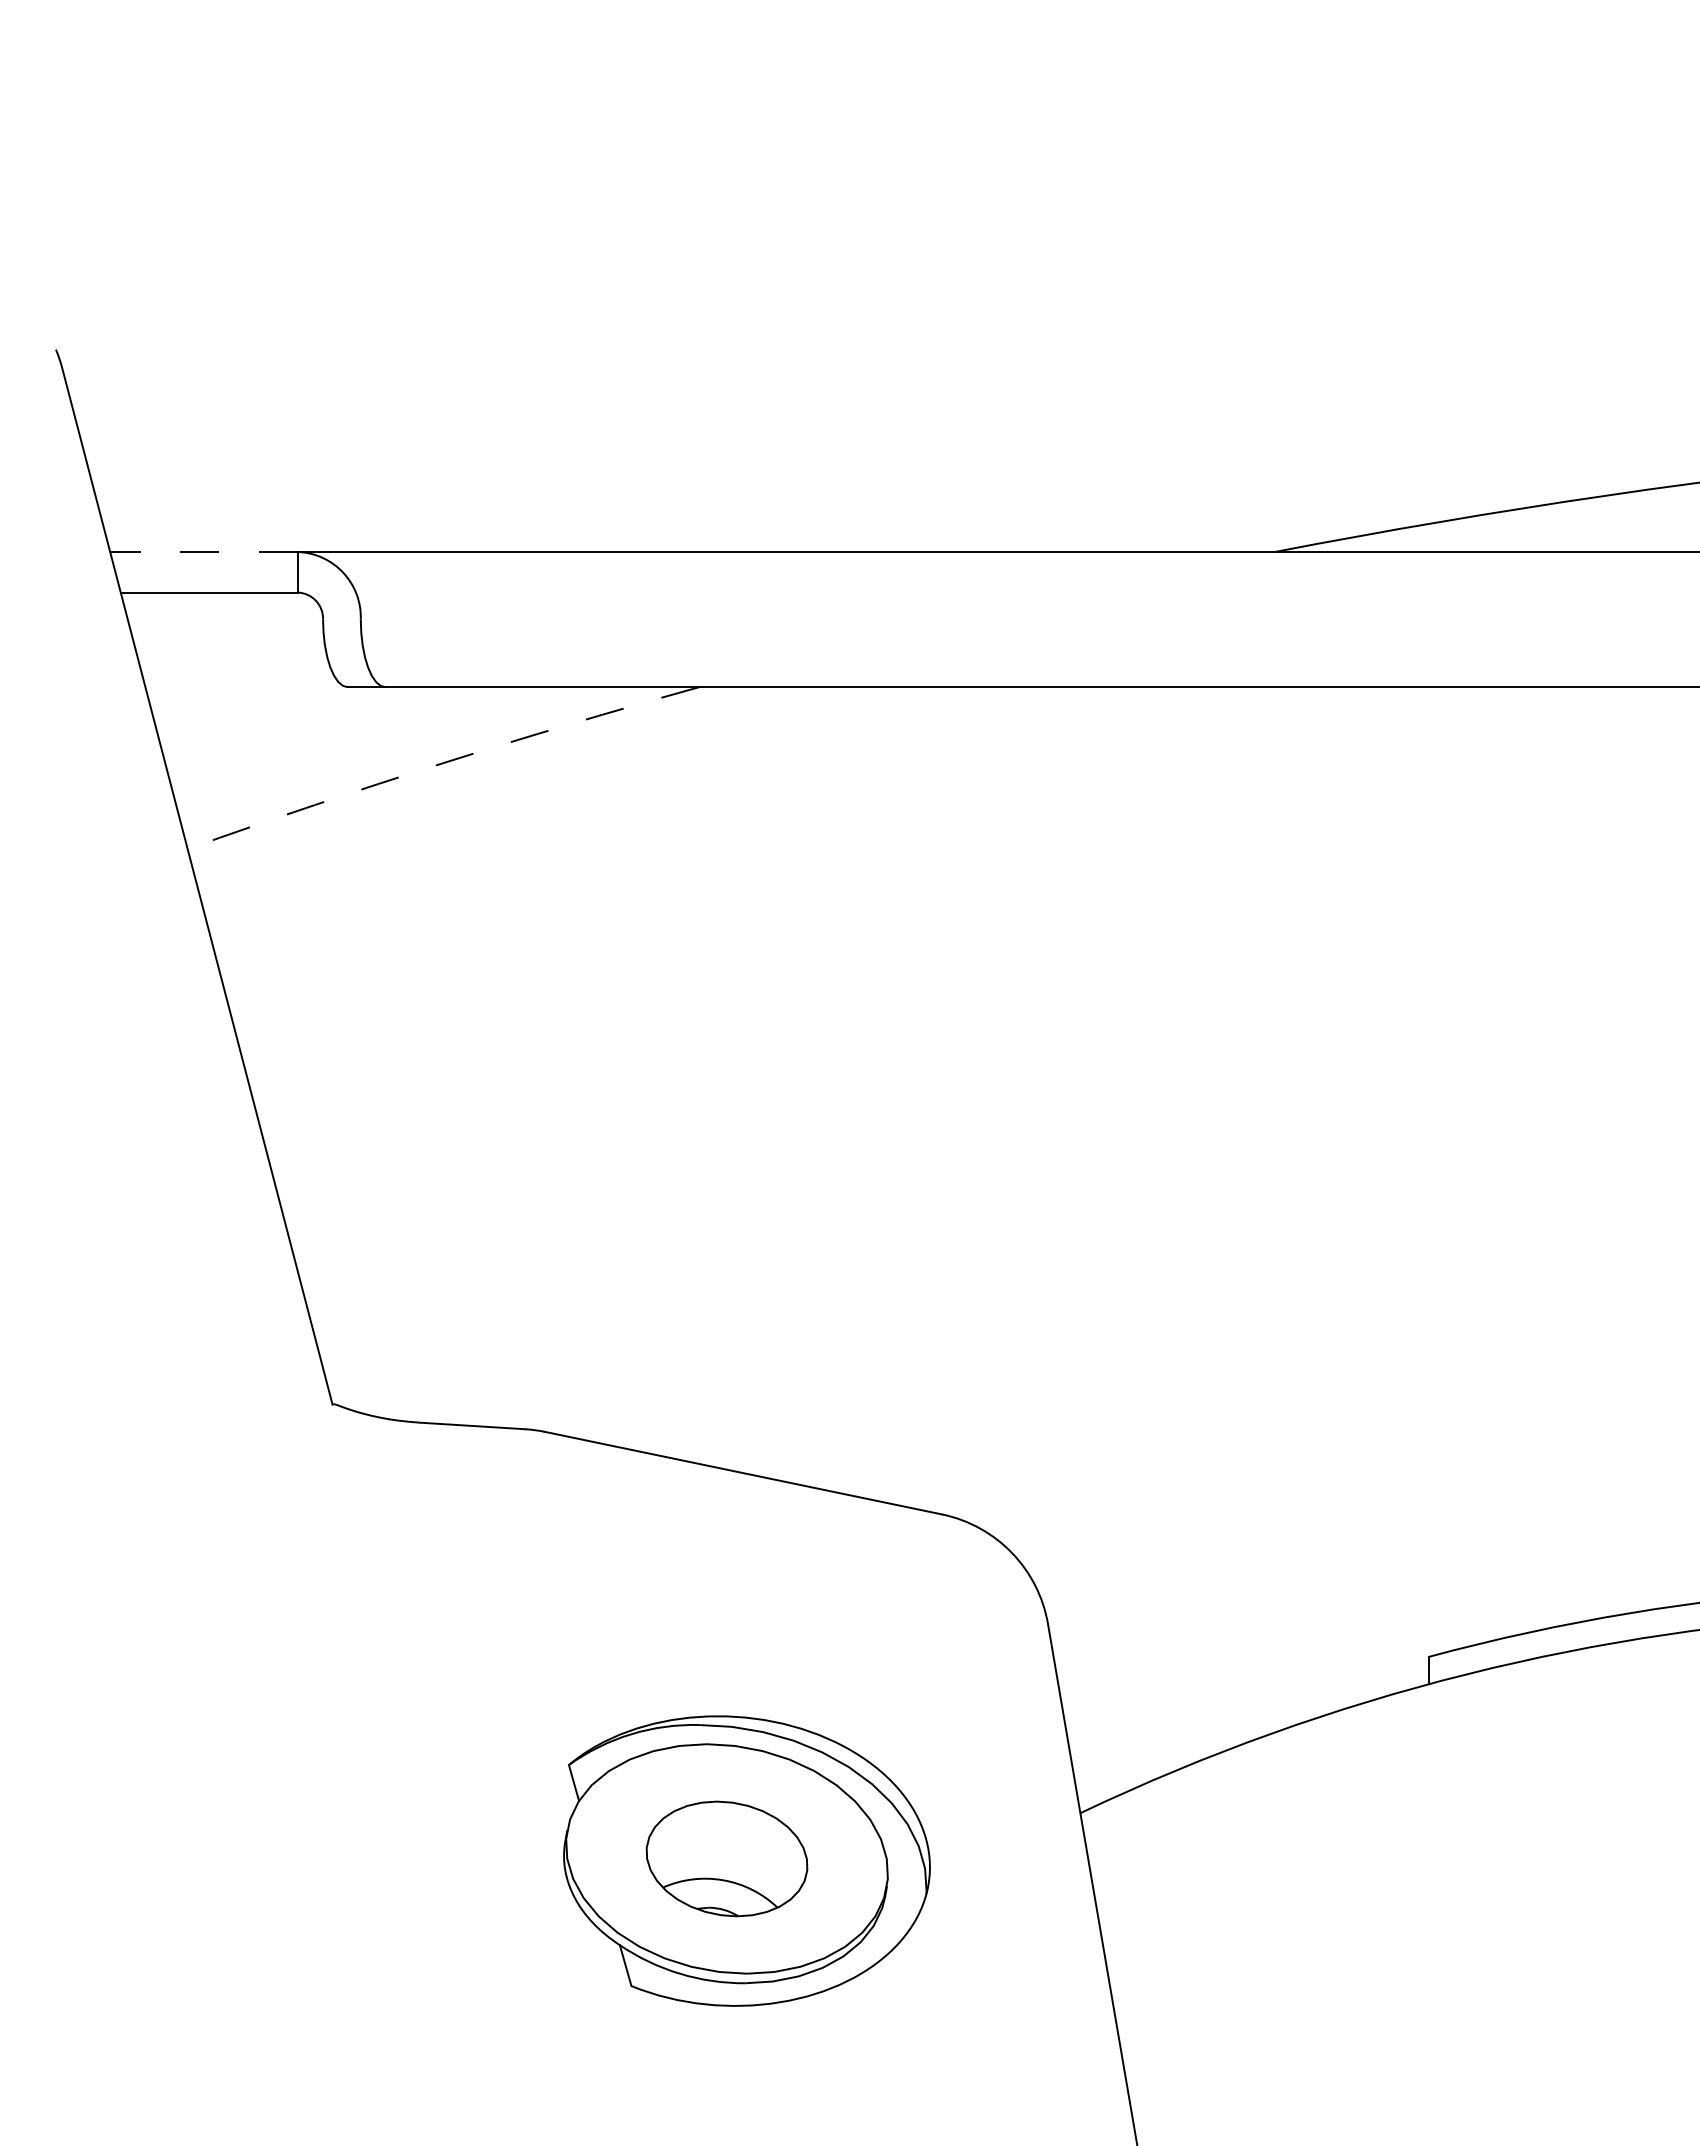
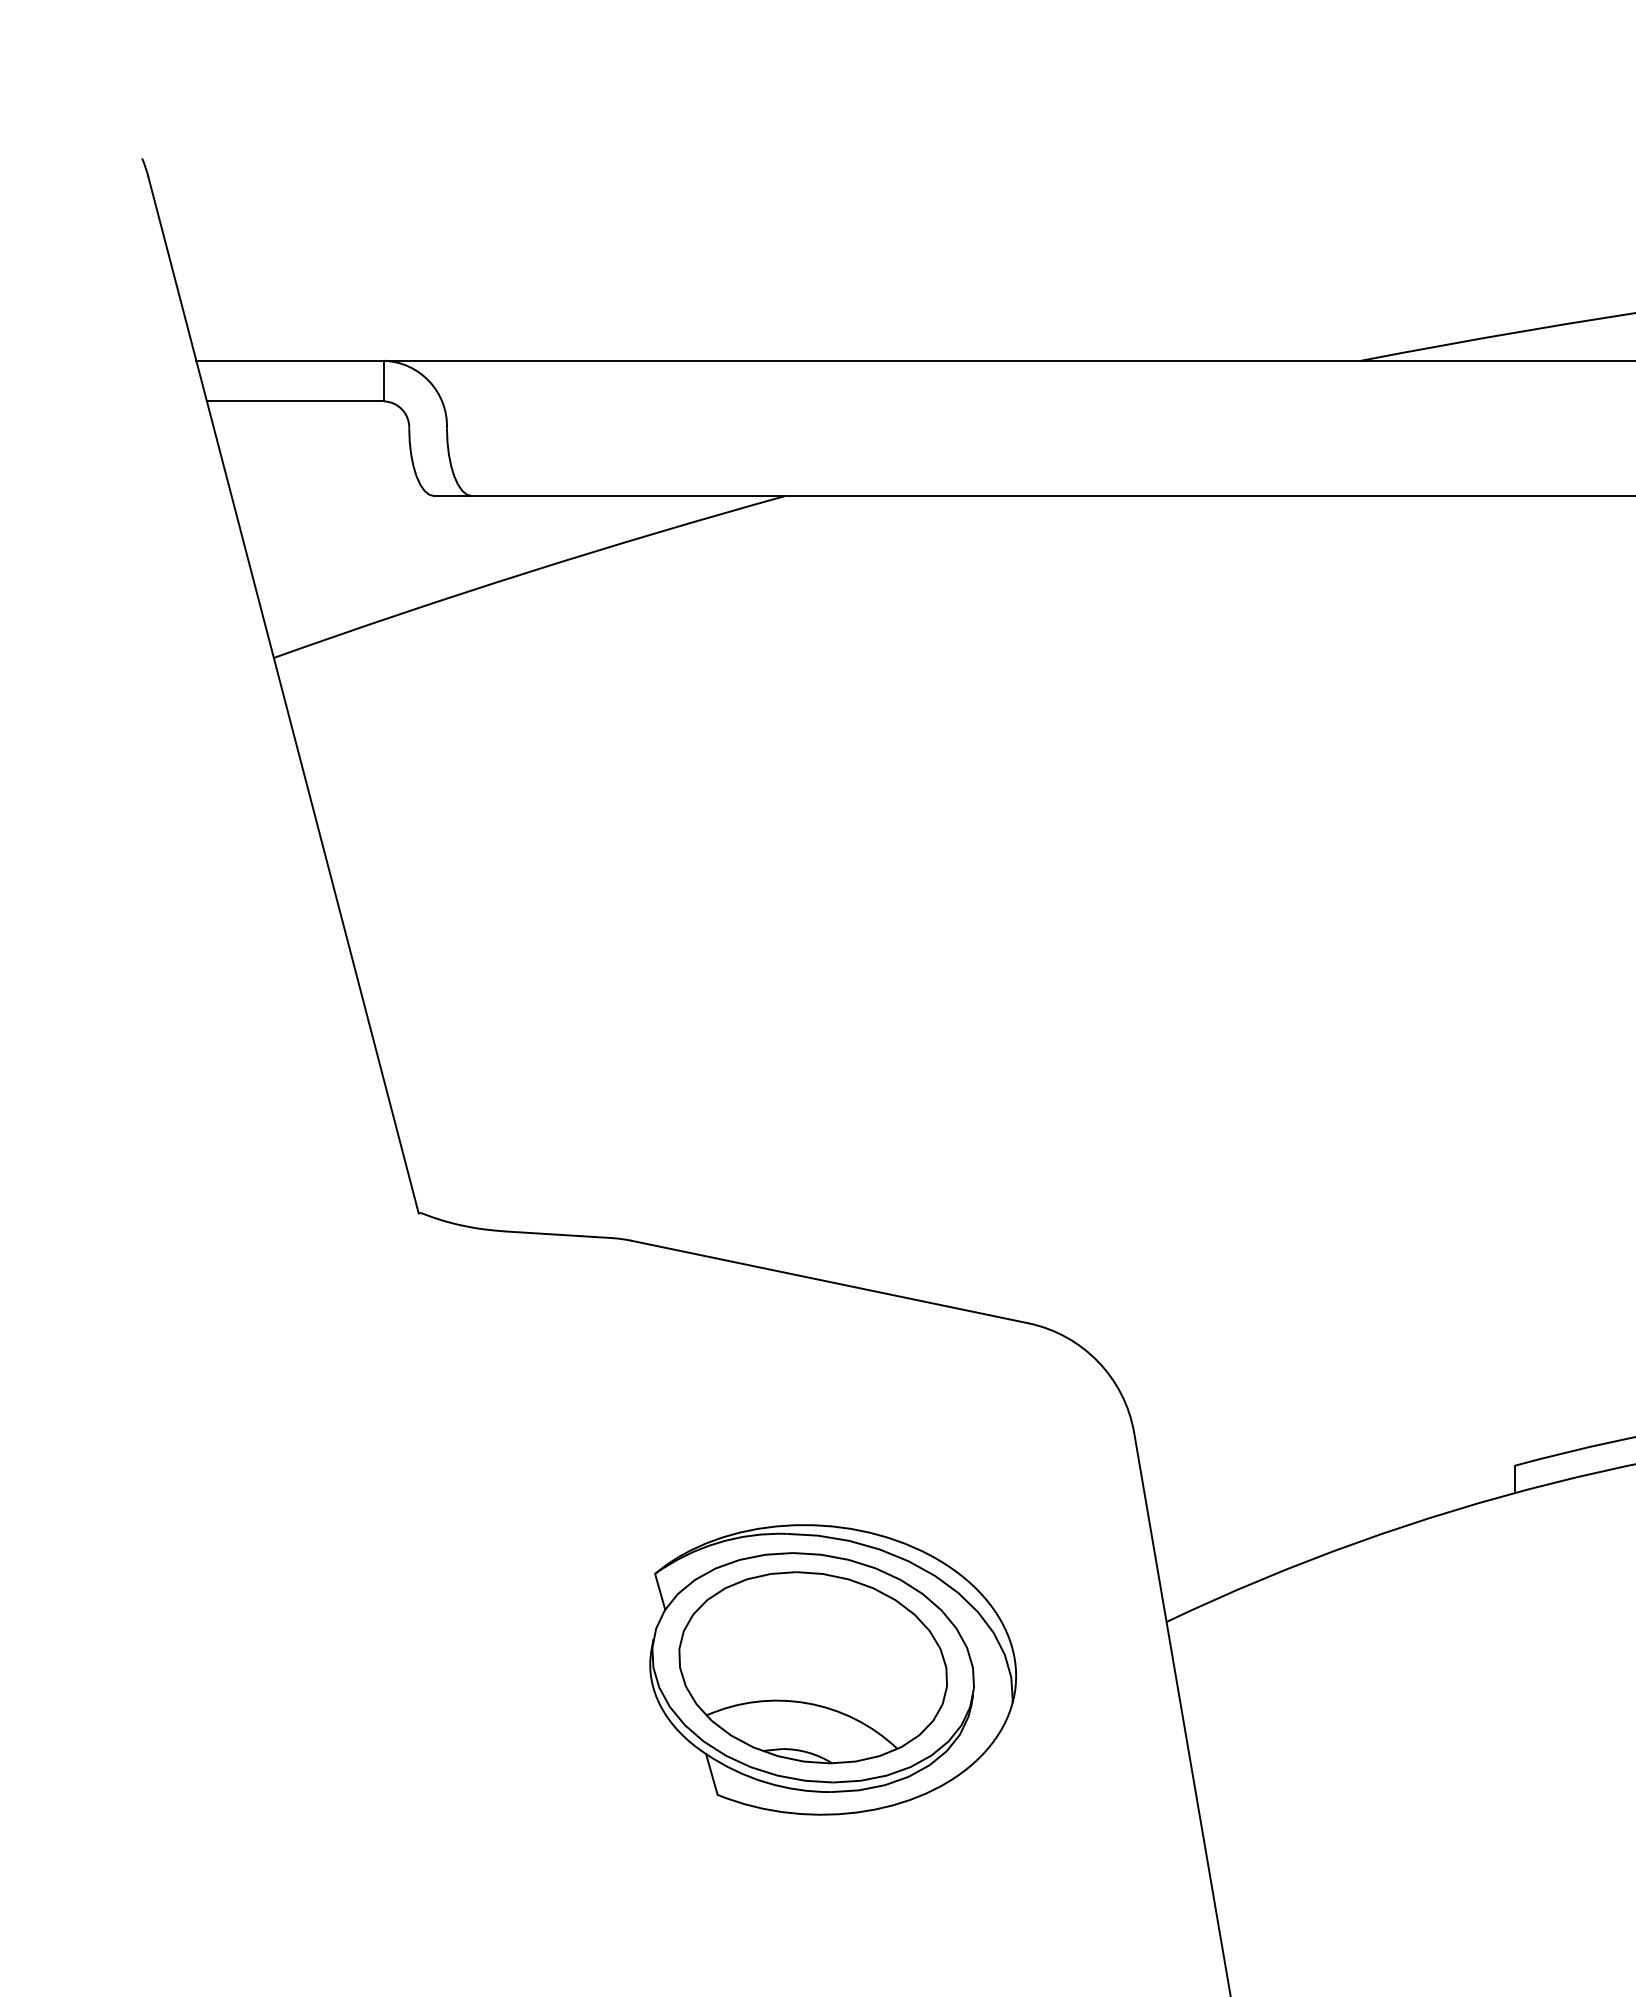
line: (204, 552) -> (290, 361), dashed -> solid
arc: (441, 763) -> (527, 572), dashed -> solid
part: (726, 1858) -> (812, 1667), size x1.67

